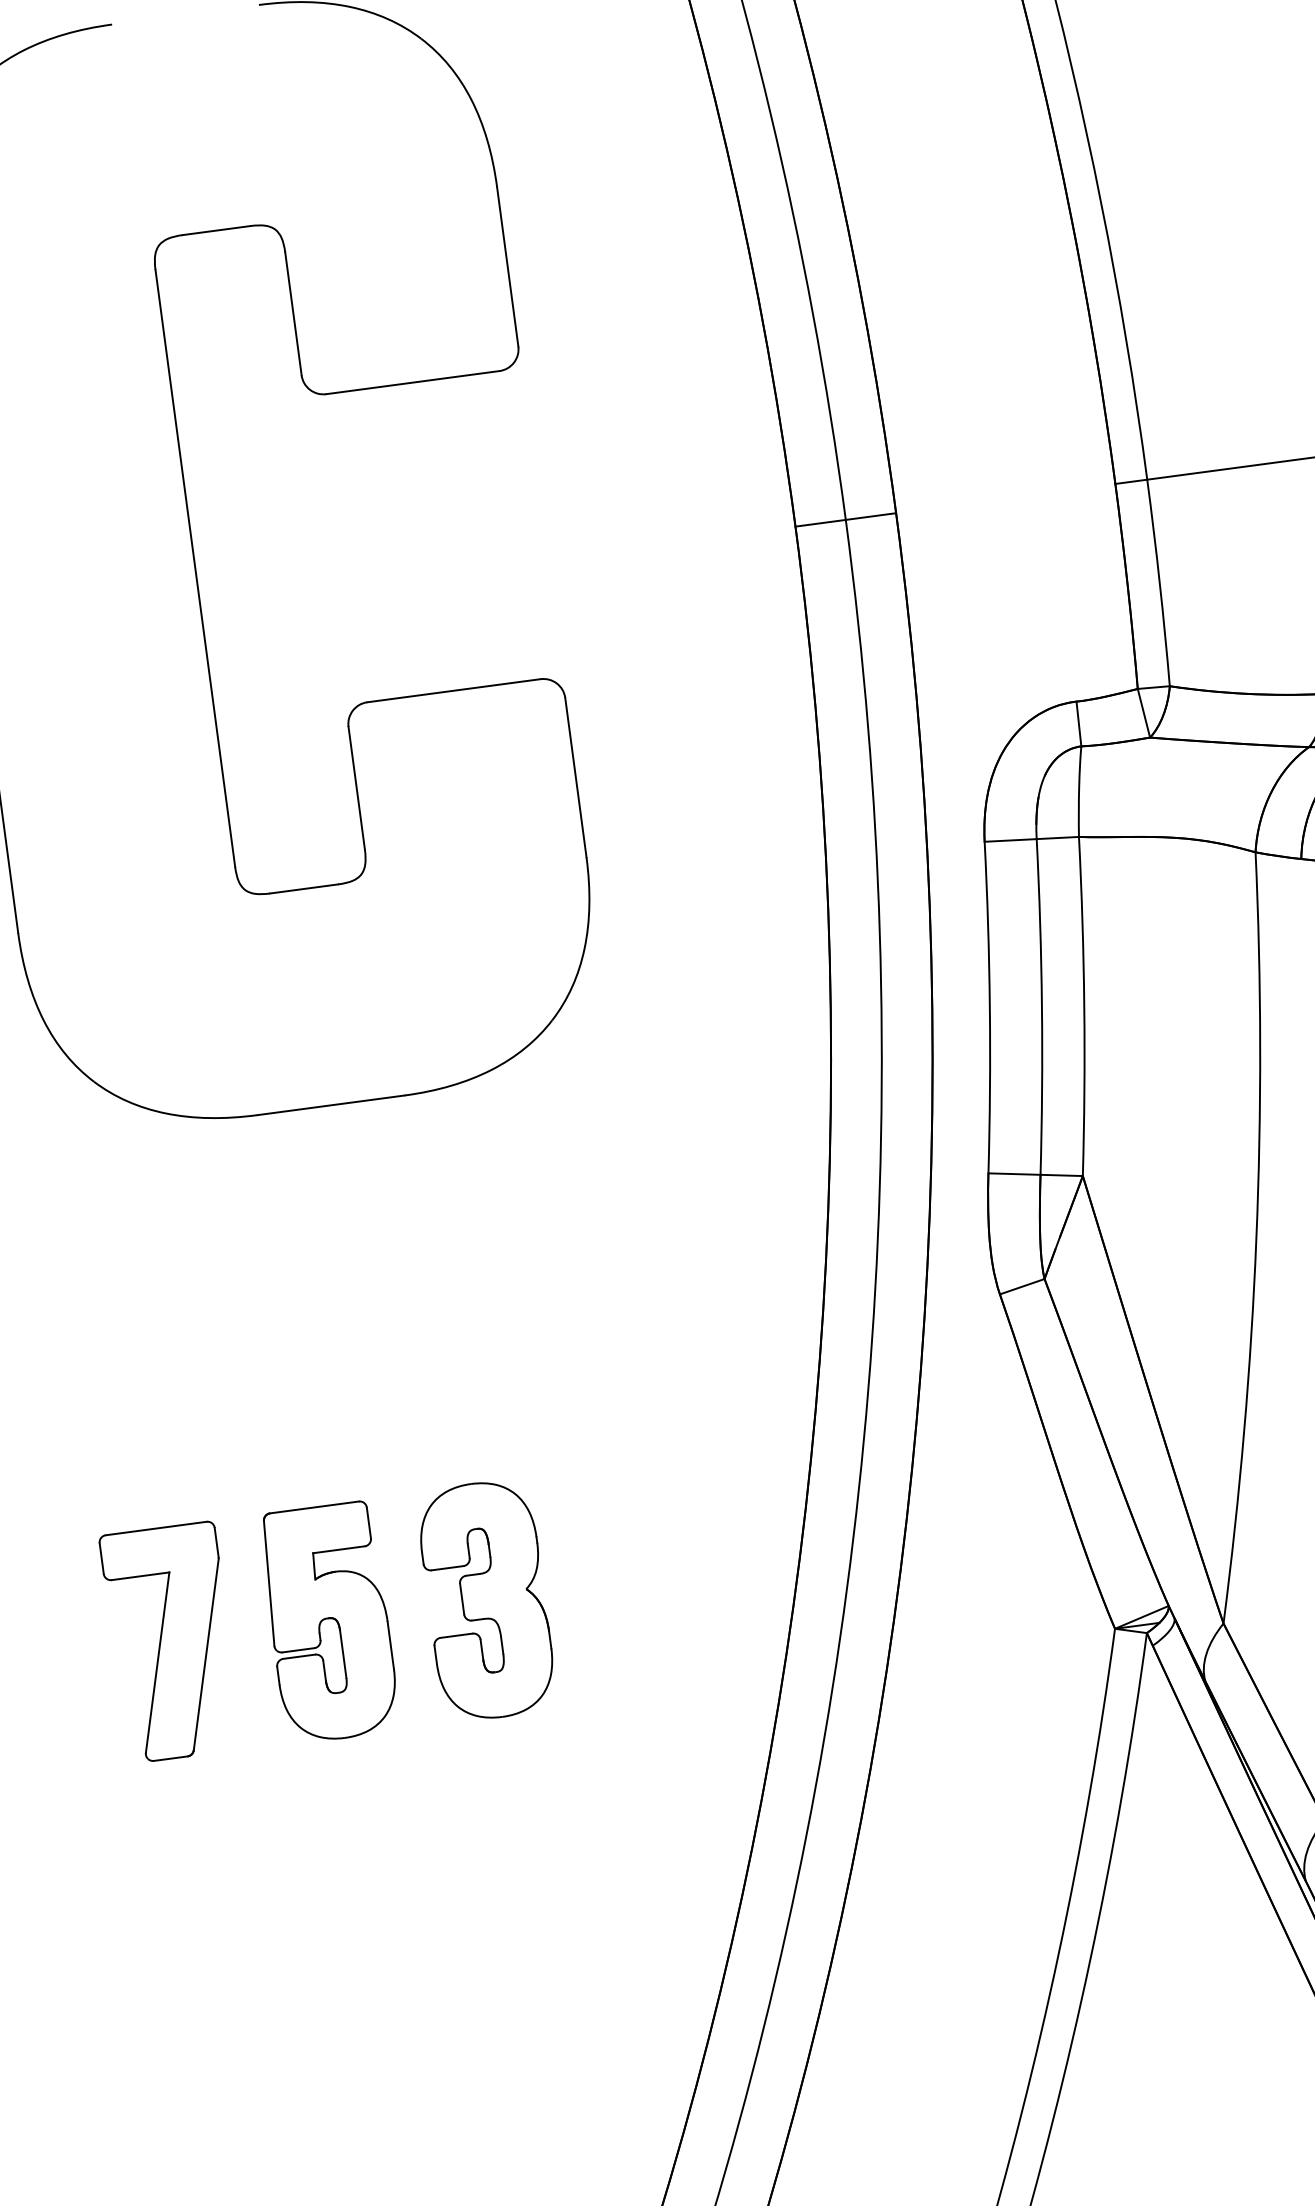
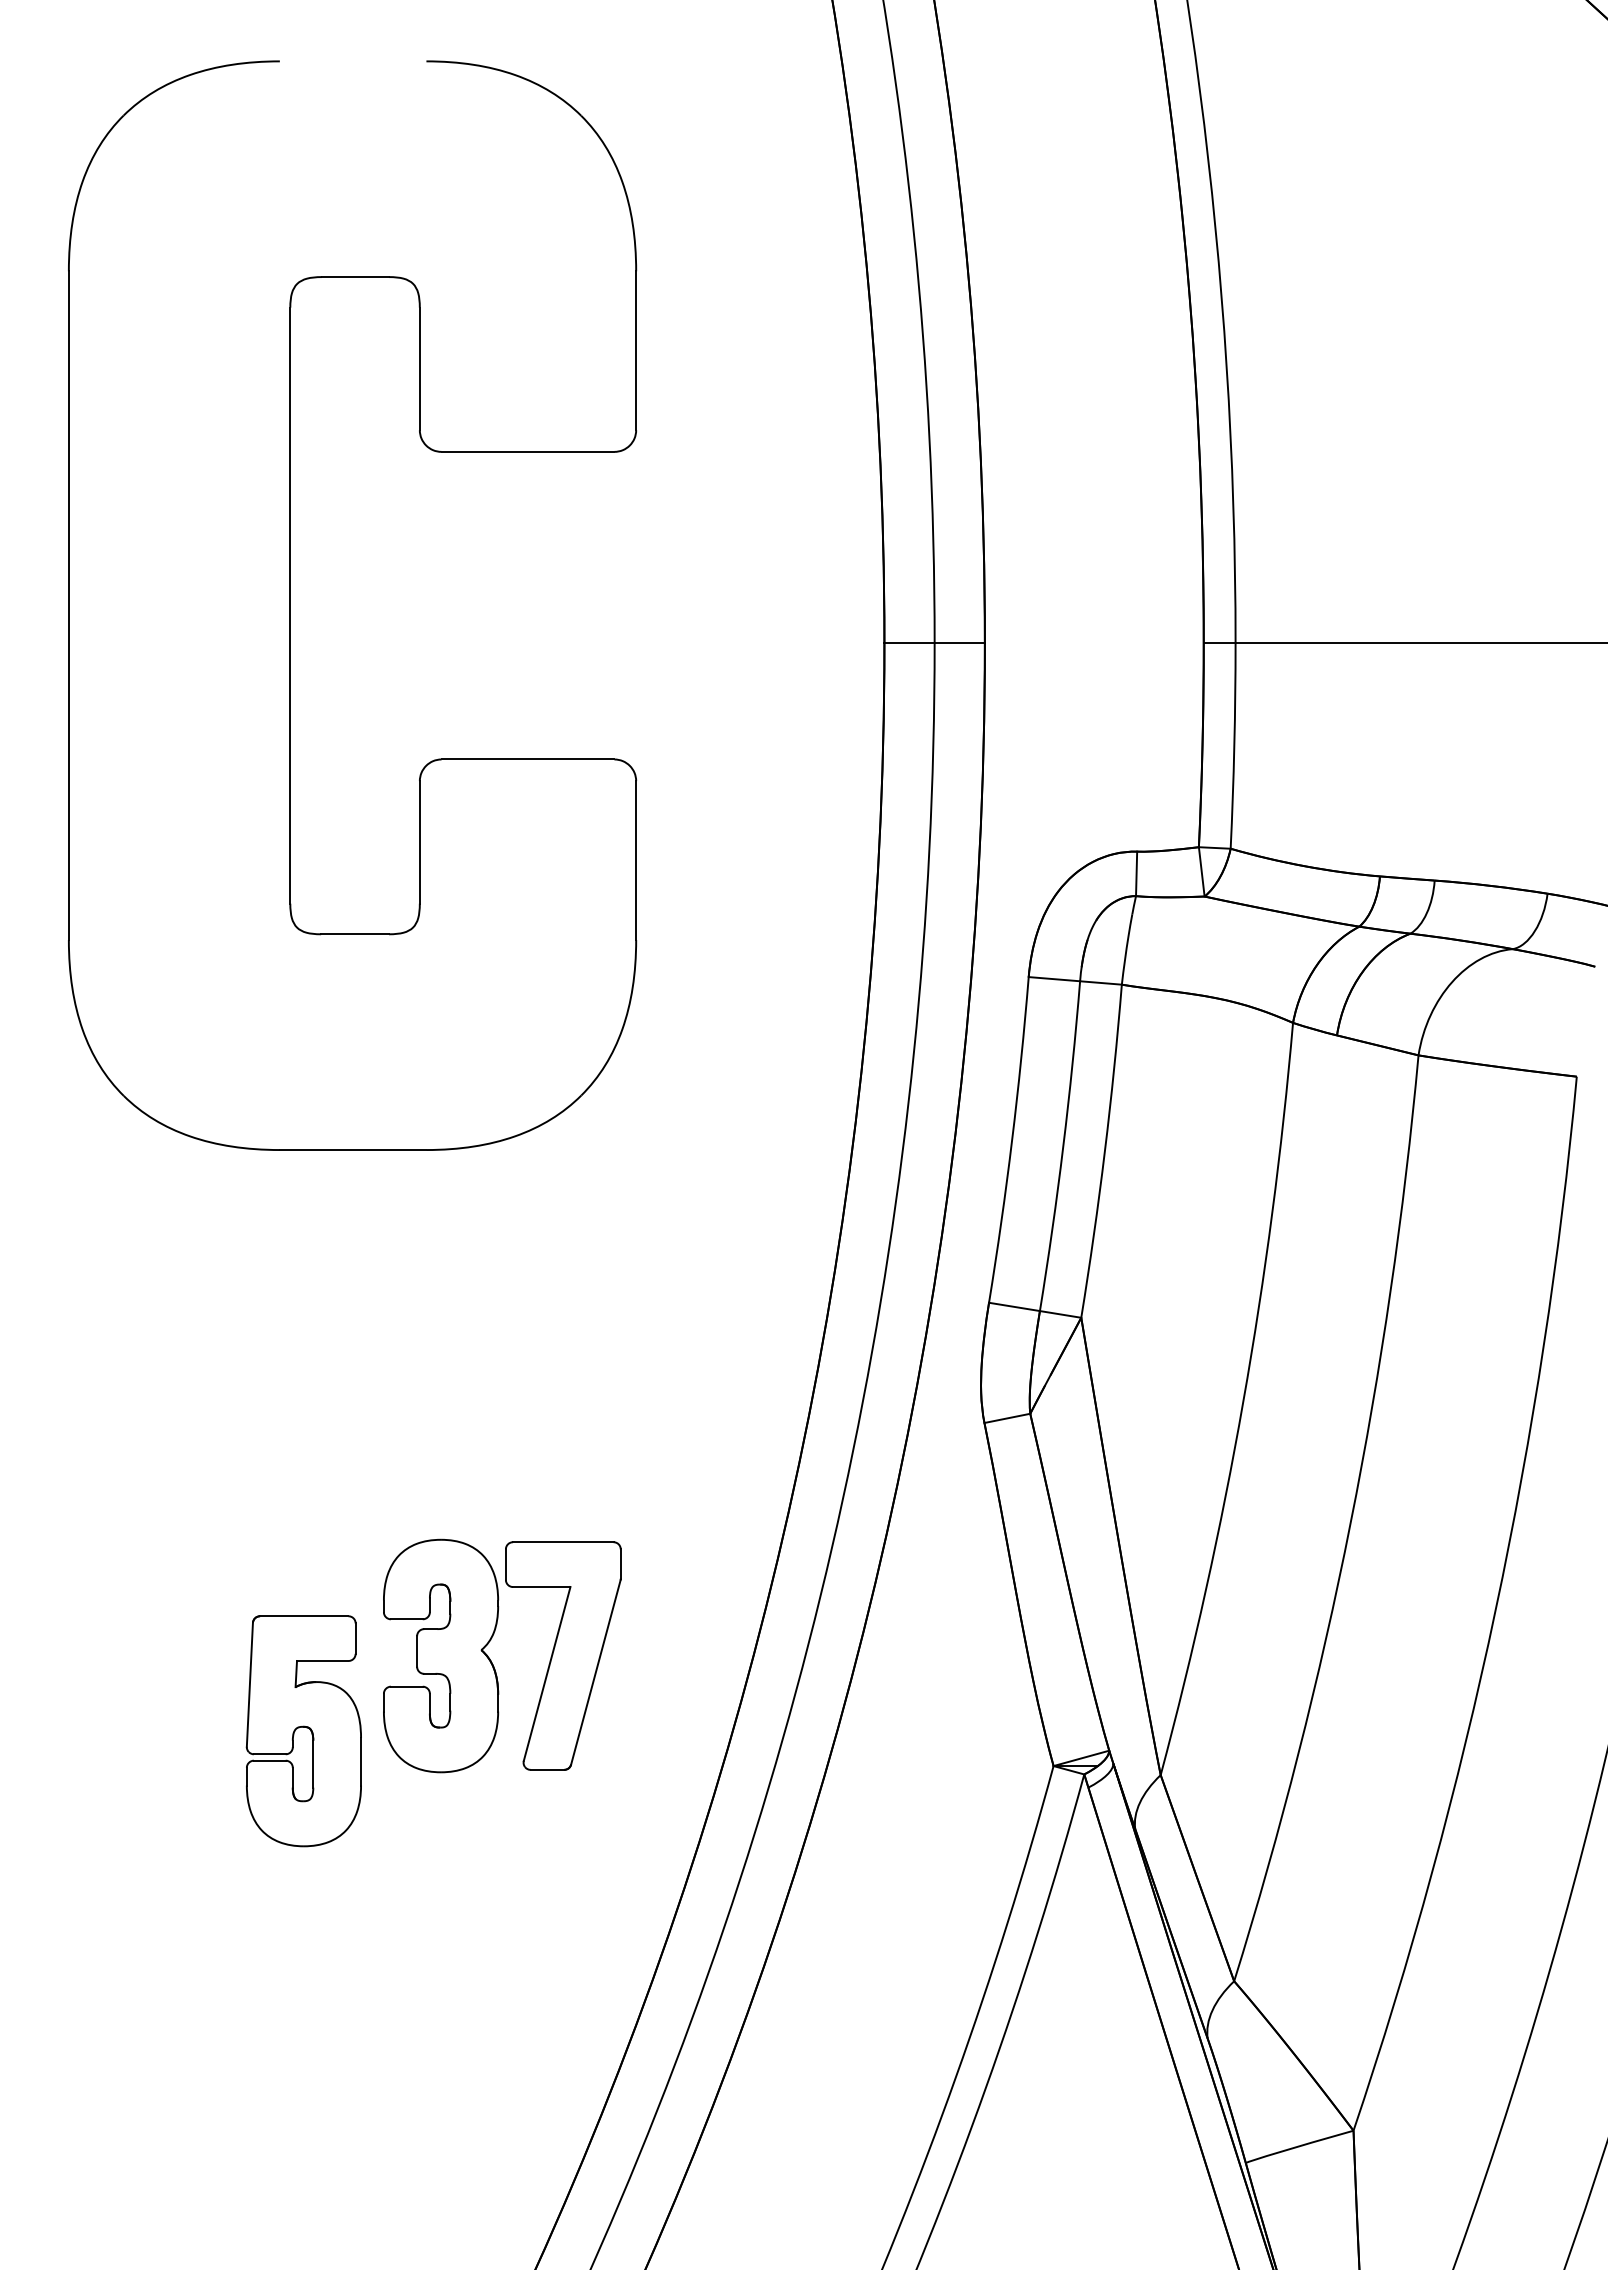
part: (329, 1622) -> (303, 1731), moved
part: (171, 1641) -> (563, 1655), moved

